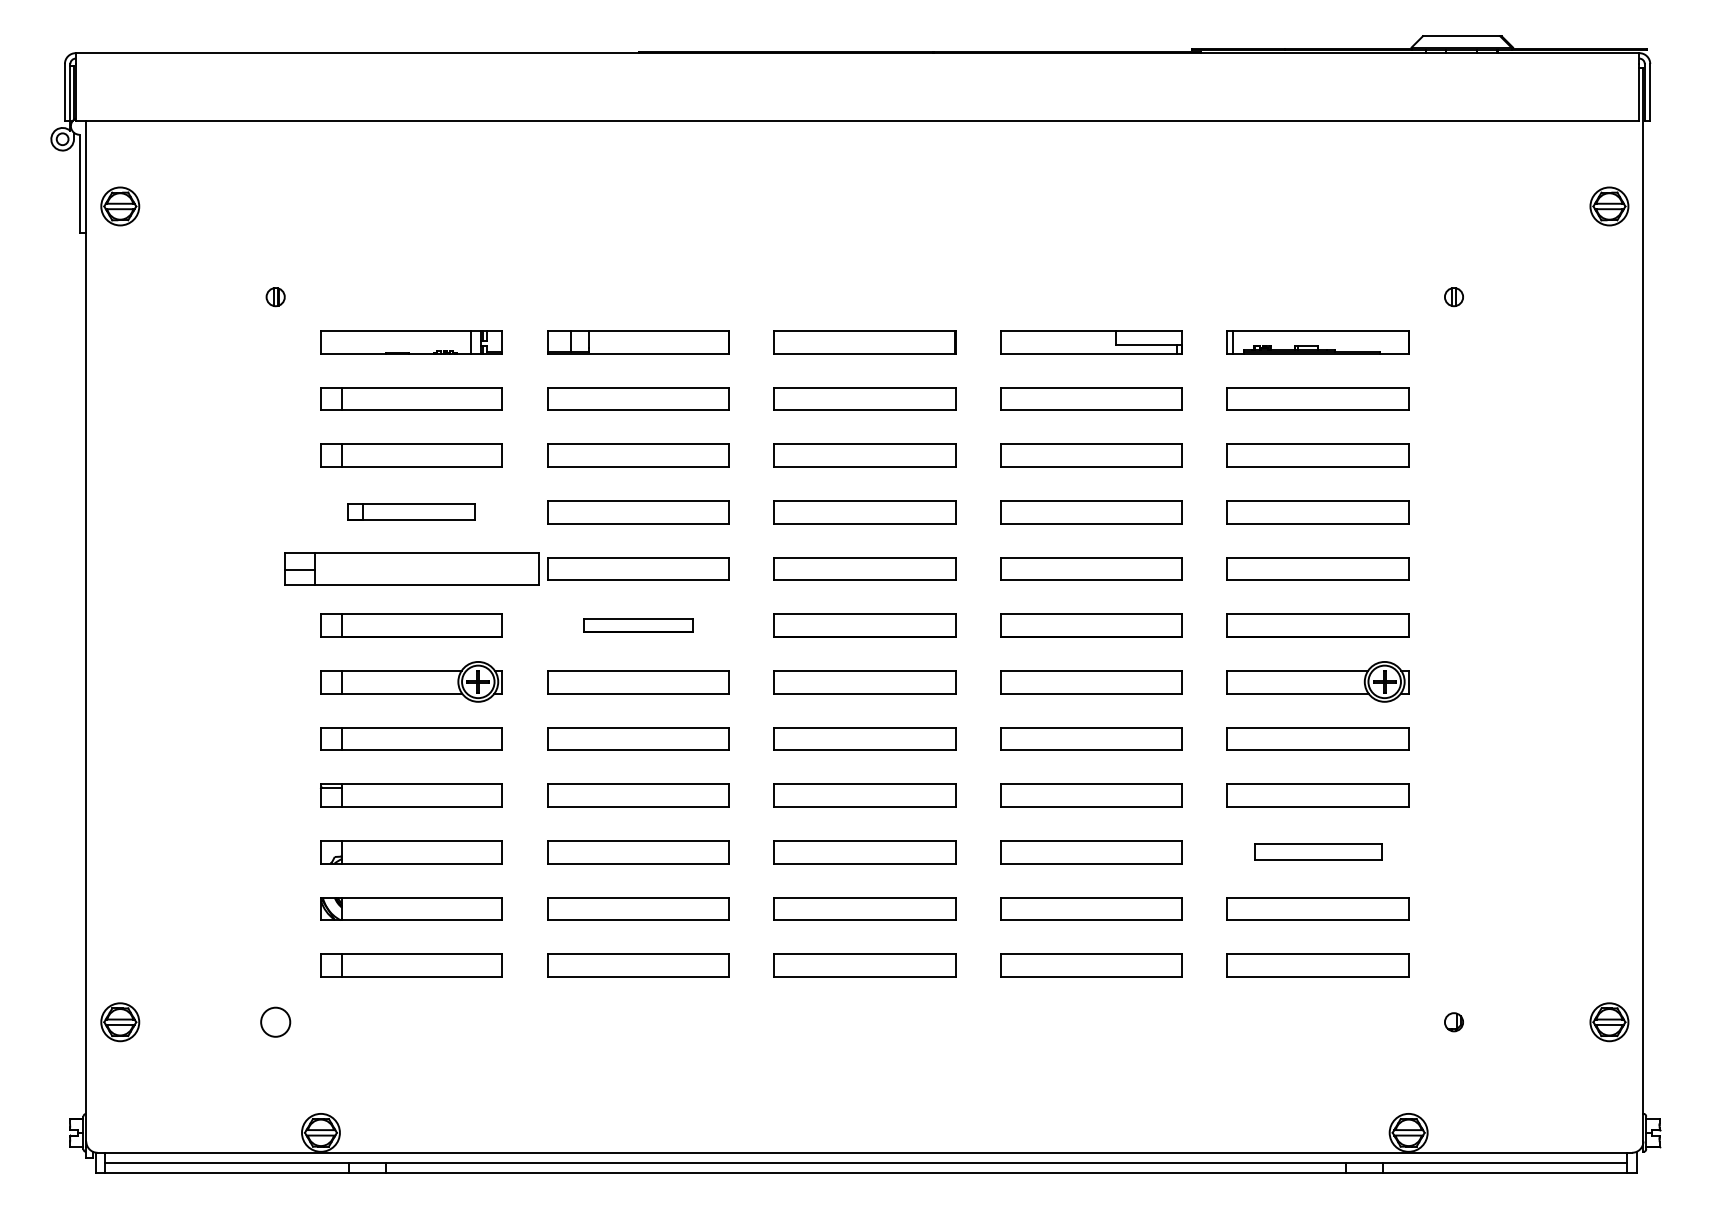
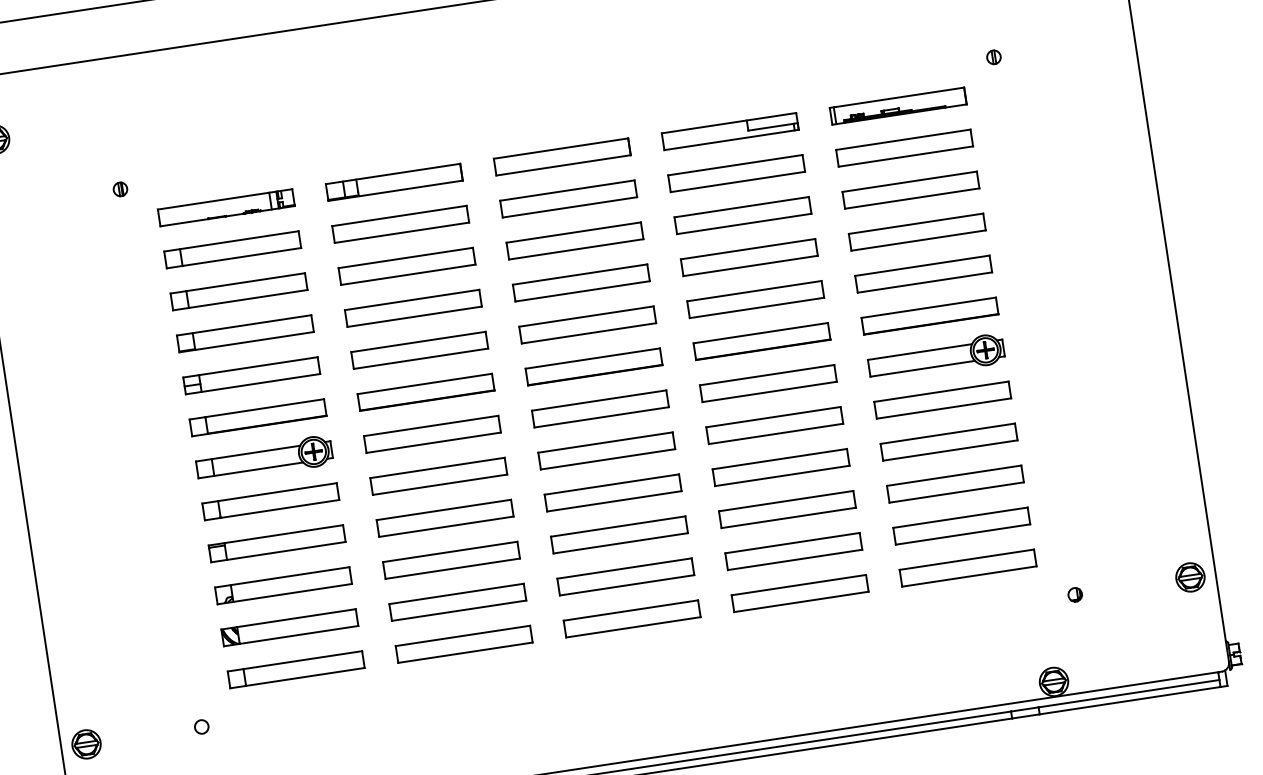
part: (411, 512) -> (245, 333), size x1.43
part: (411, 568) -> (251, 375), size x0.71
part: (638, 625) -> (426, 392), size x1.67
part: (1317, 852) -> (955, 484), size x1.43
circle: (275, 1022) -> (201, 727), size x0.62

